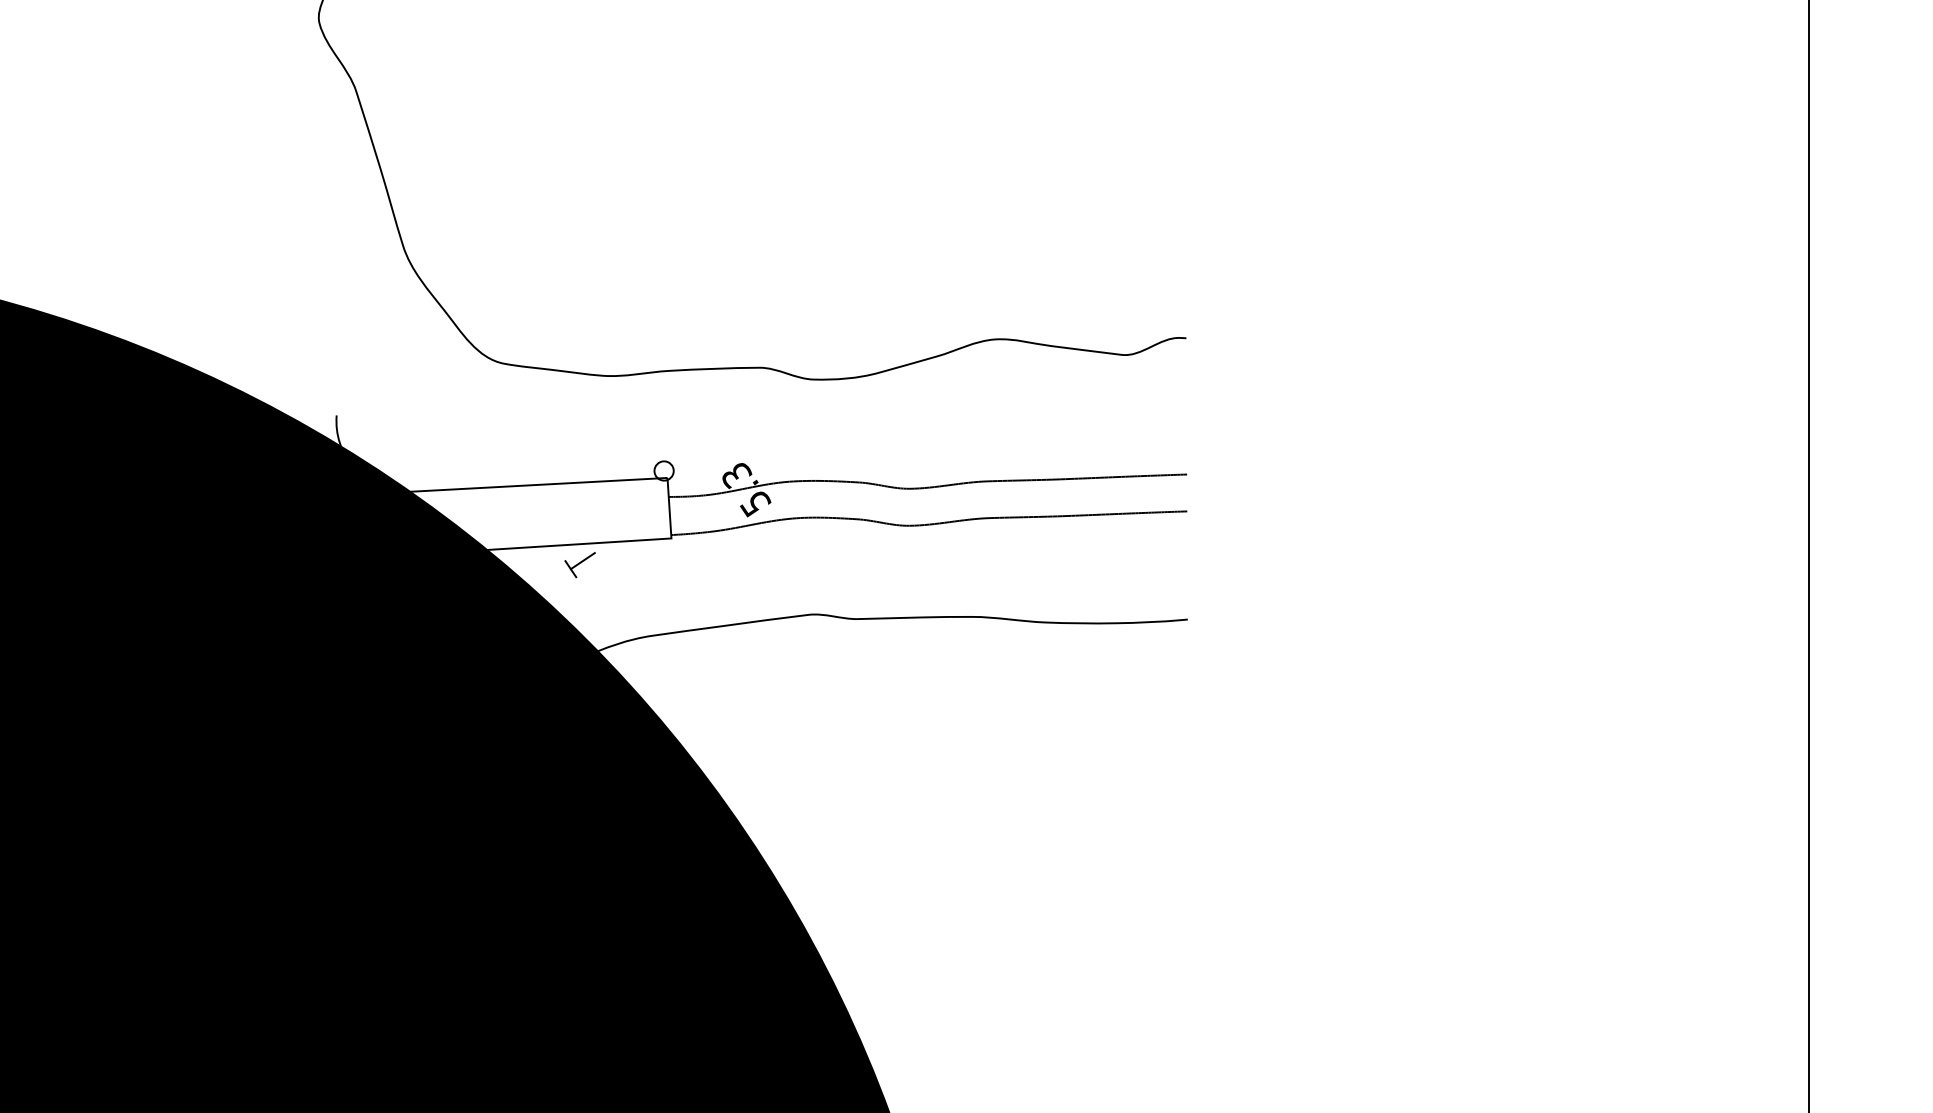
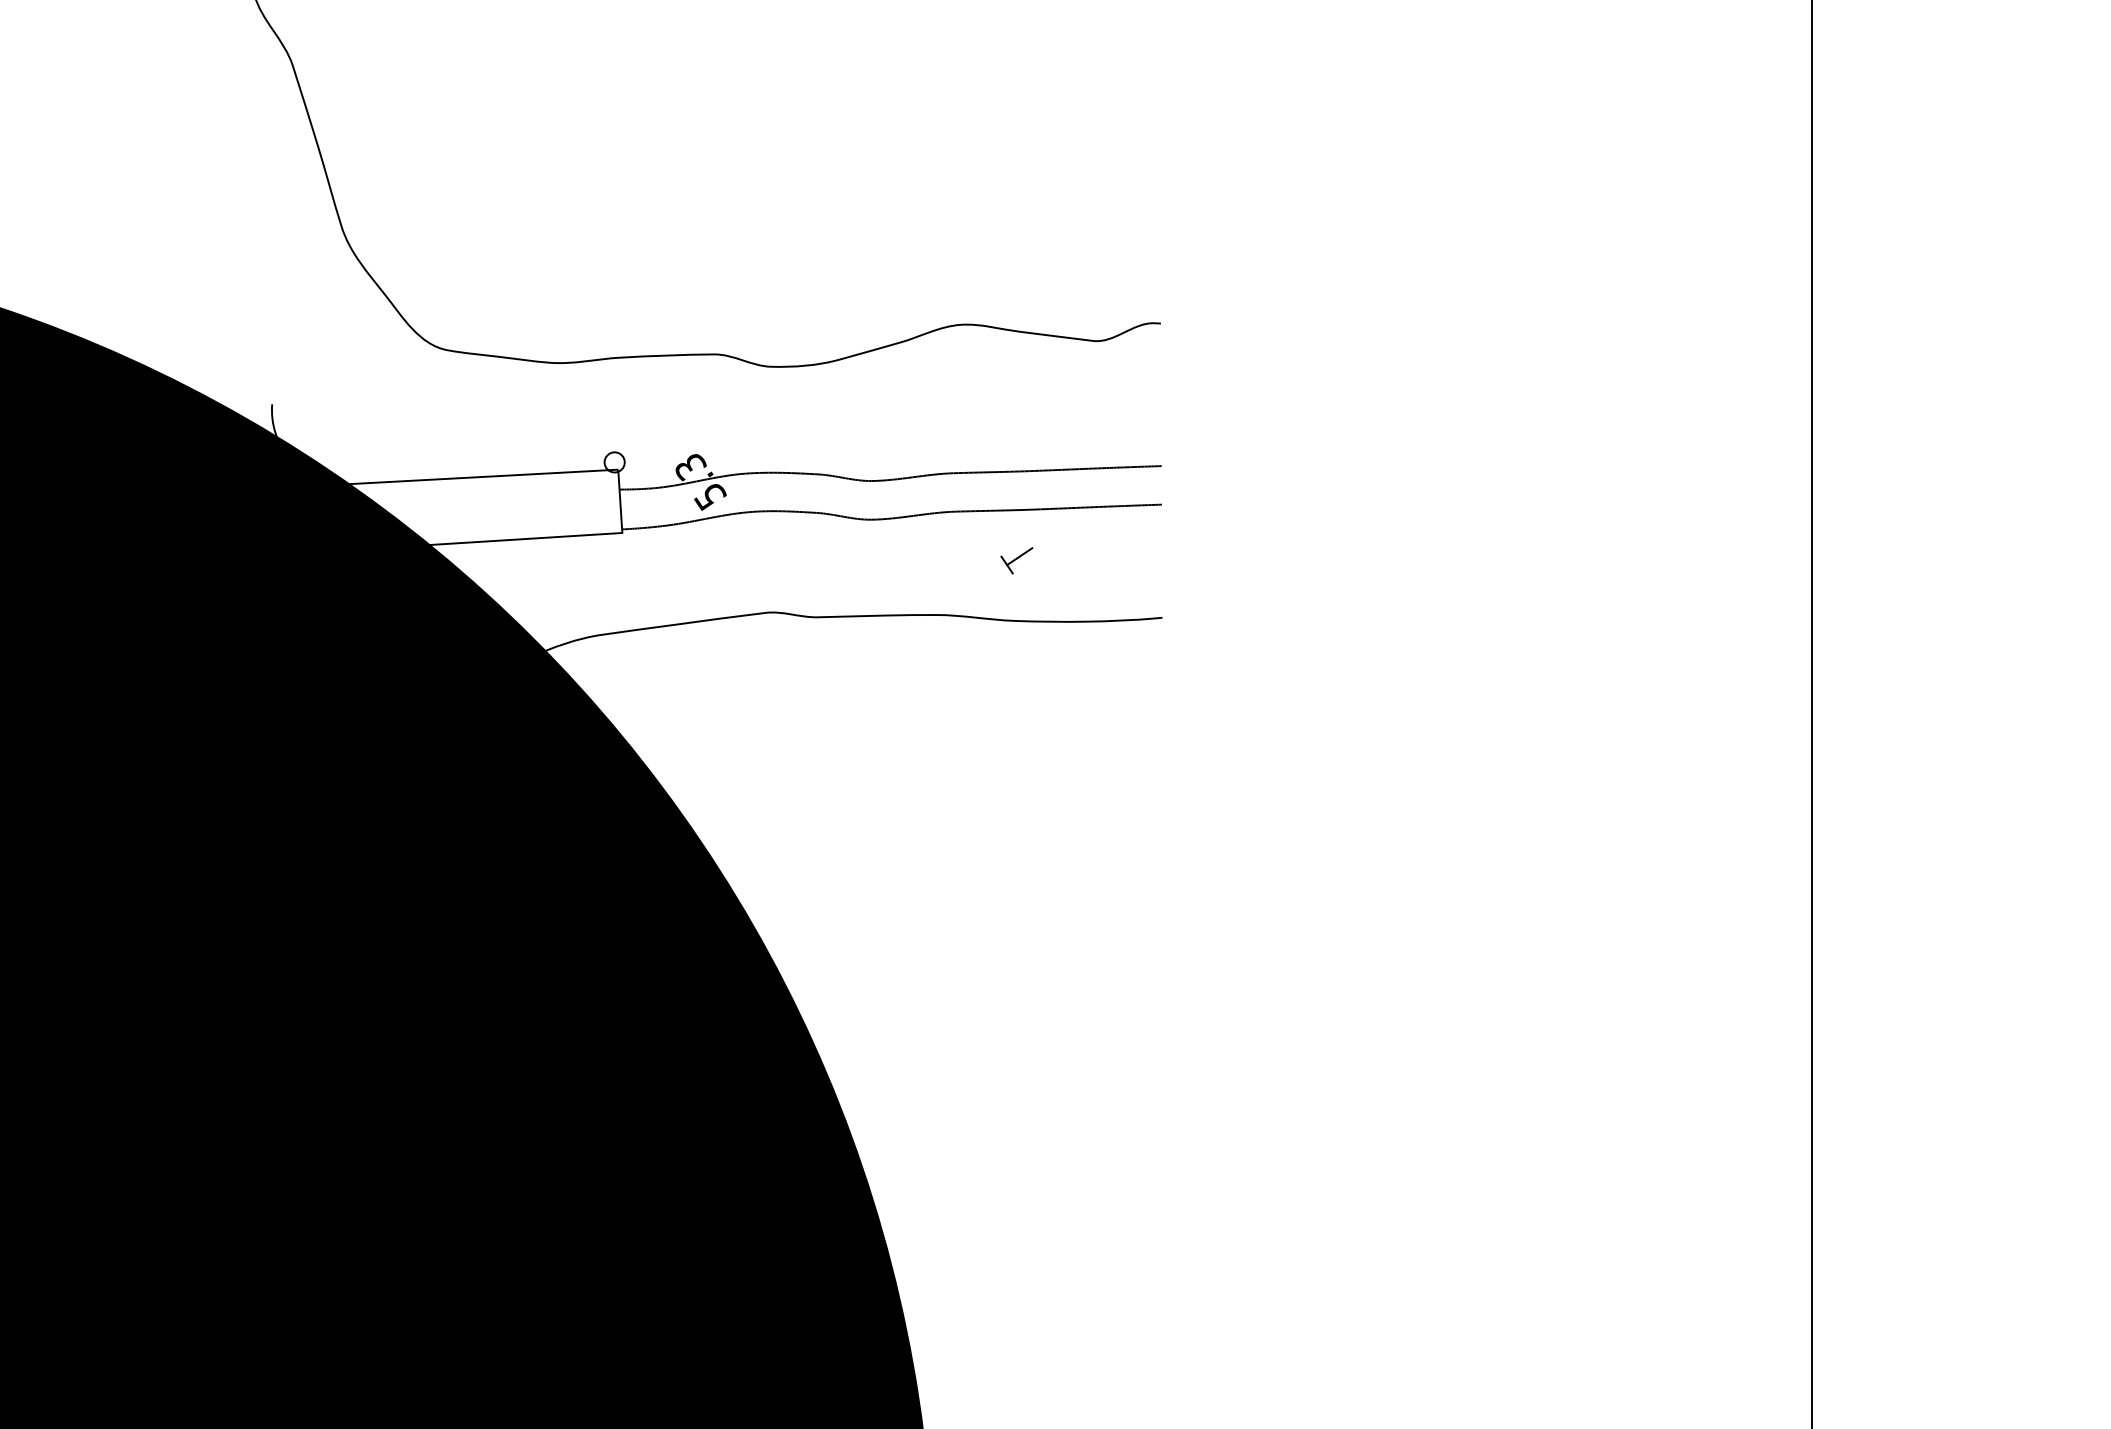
part: (579, 564) -> (1016, 560), moved

